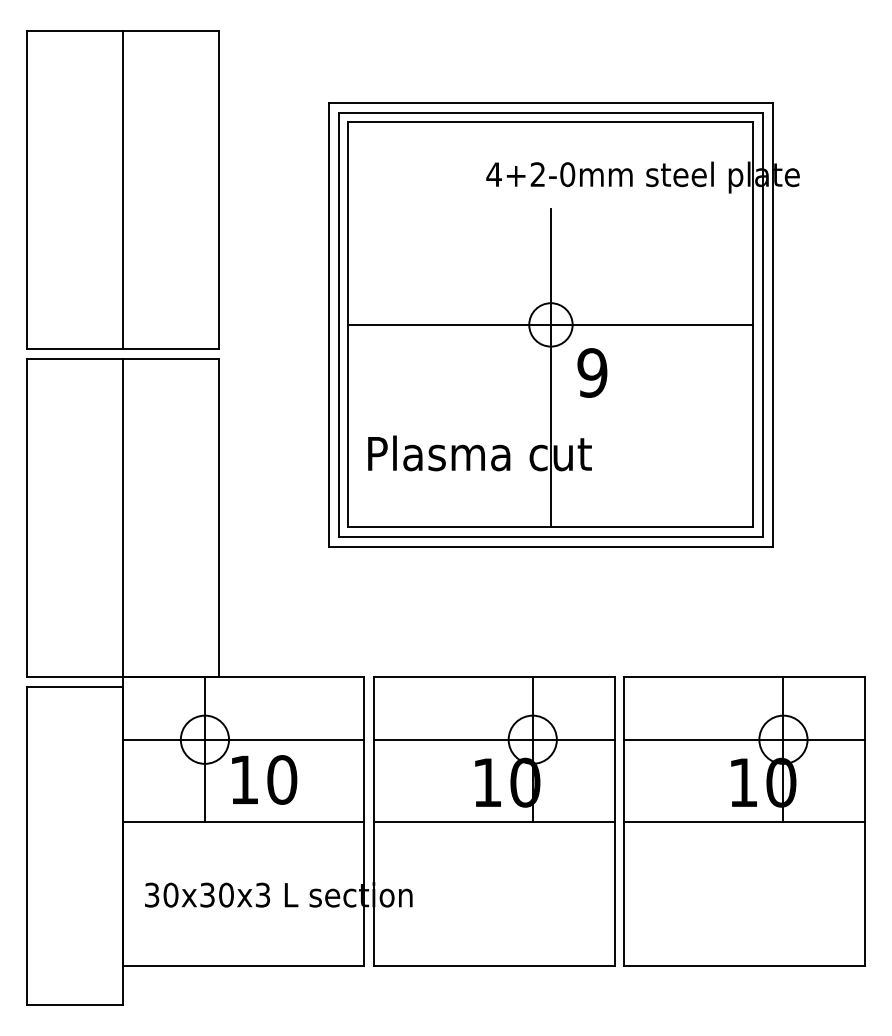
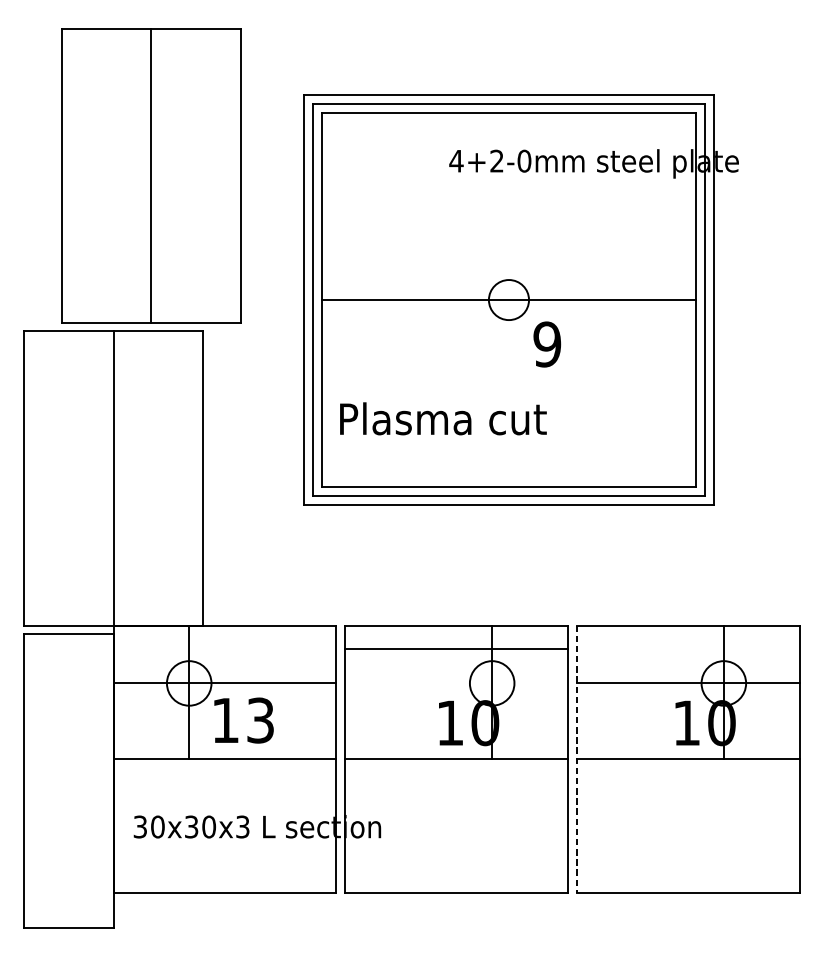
part: (122, 189) -> (150, 174), moved
line: (550, 368) -> (508, 340), removed
line: (493, 739) -> (455, 648), moved
text: (282, 779) -> (260, 720), 10 -> 13
line: (624, 821) -> (576, 758), solid -> dashed

